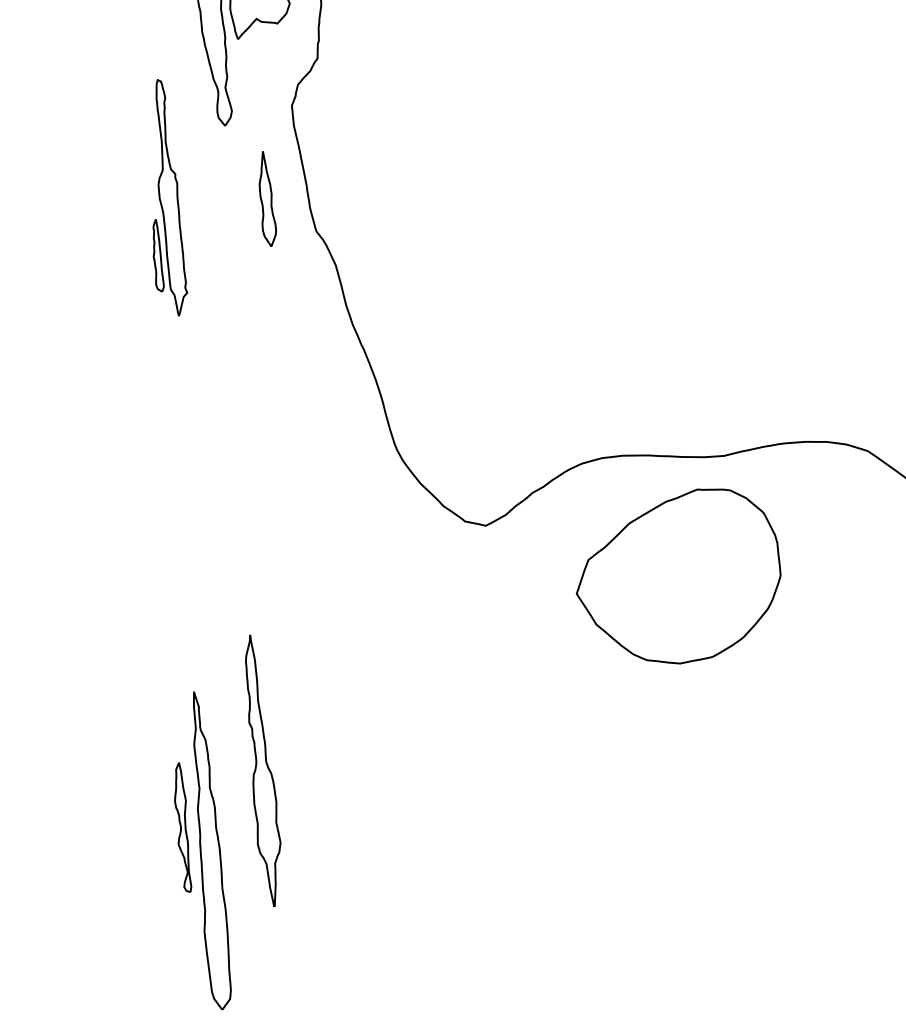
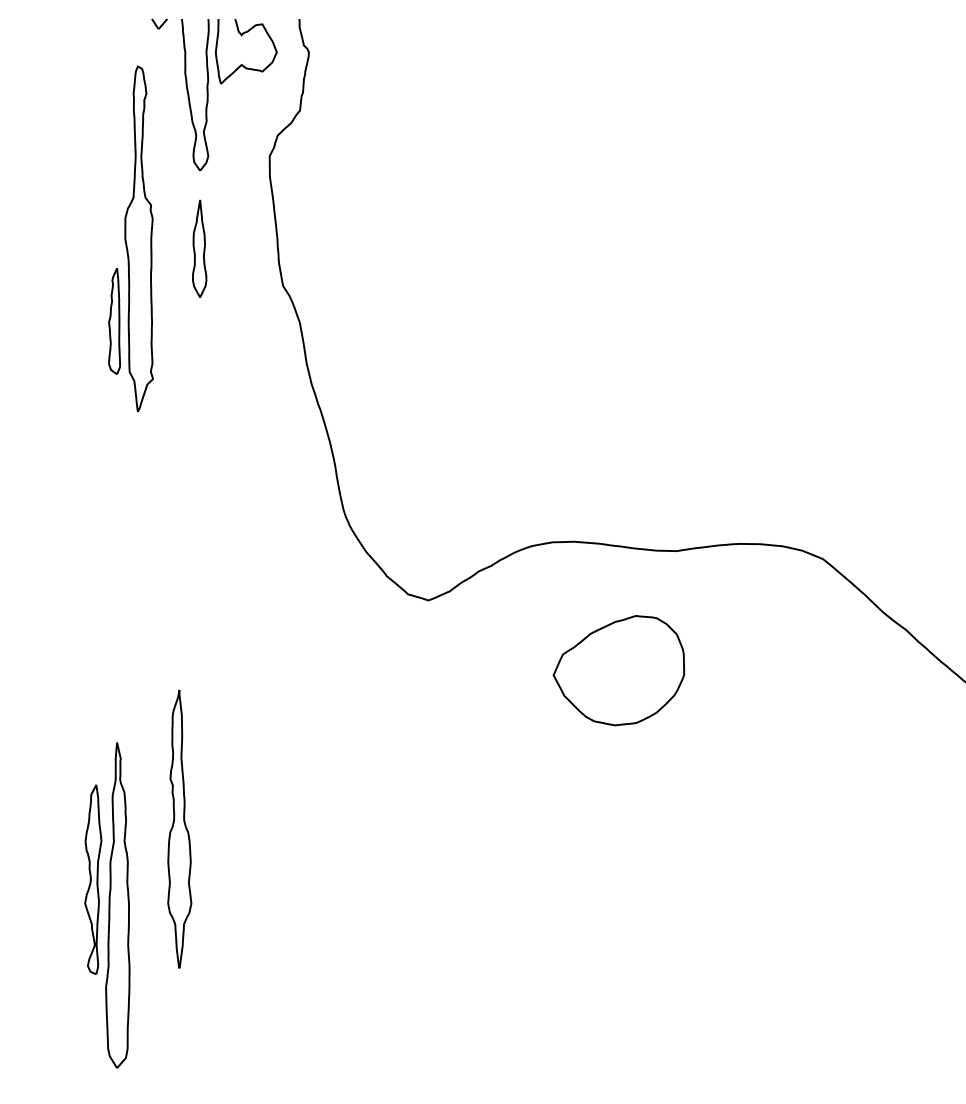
part: (163, 198) -> (130, 238), size x1.43
part: (266, 198) -> (199, 248), moved
part: (677, 577) -> (618, 670), size x0.62
part: (182, 827) -> (93, 879), size x1.43

